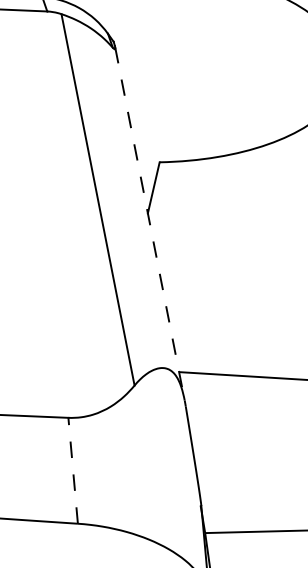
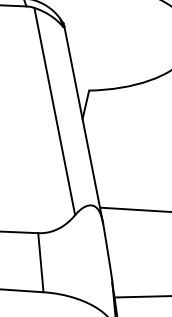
line: (149, 224) -> (83, 125), dashed -> solid
line: (72, 470) -> (40, 262), dashed -> solid

